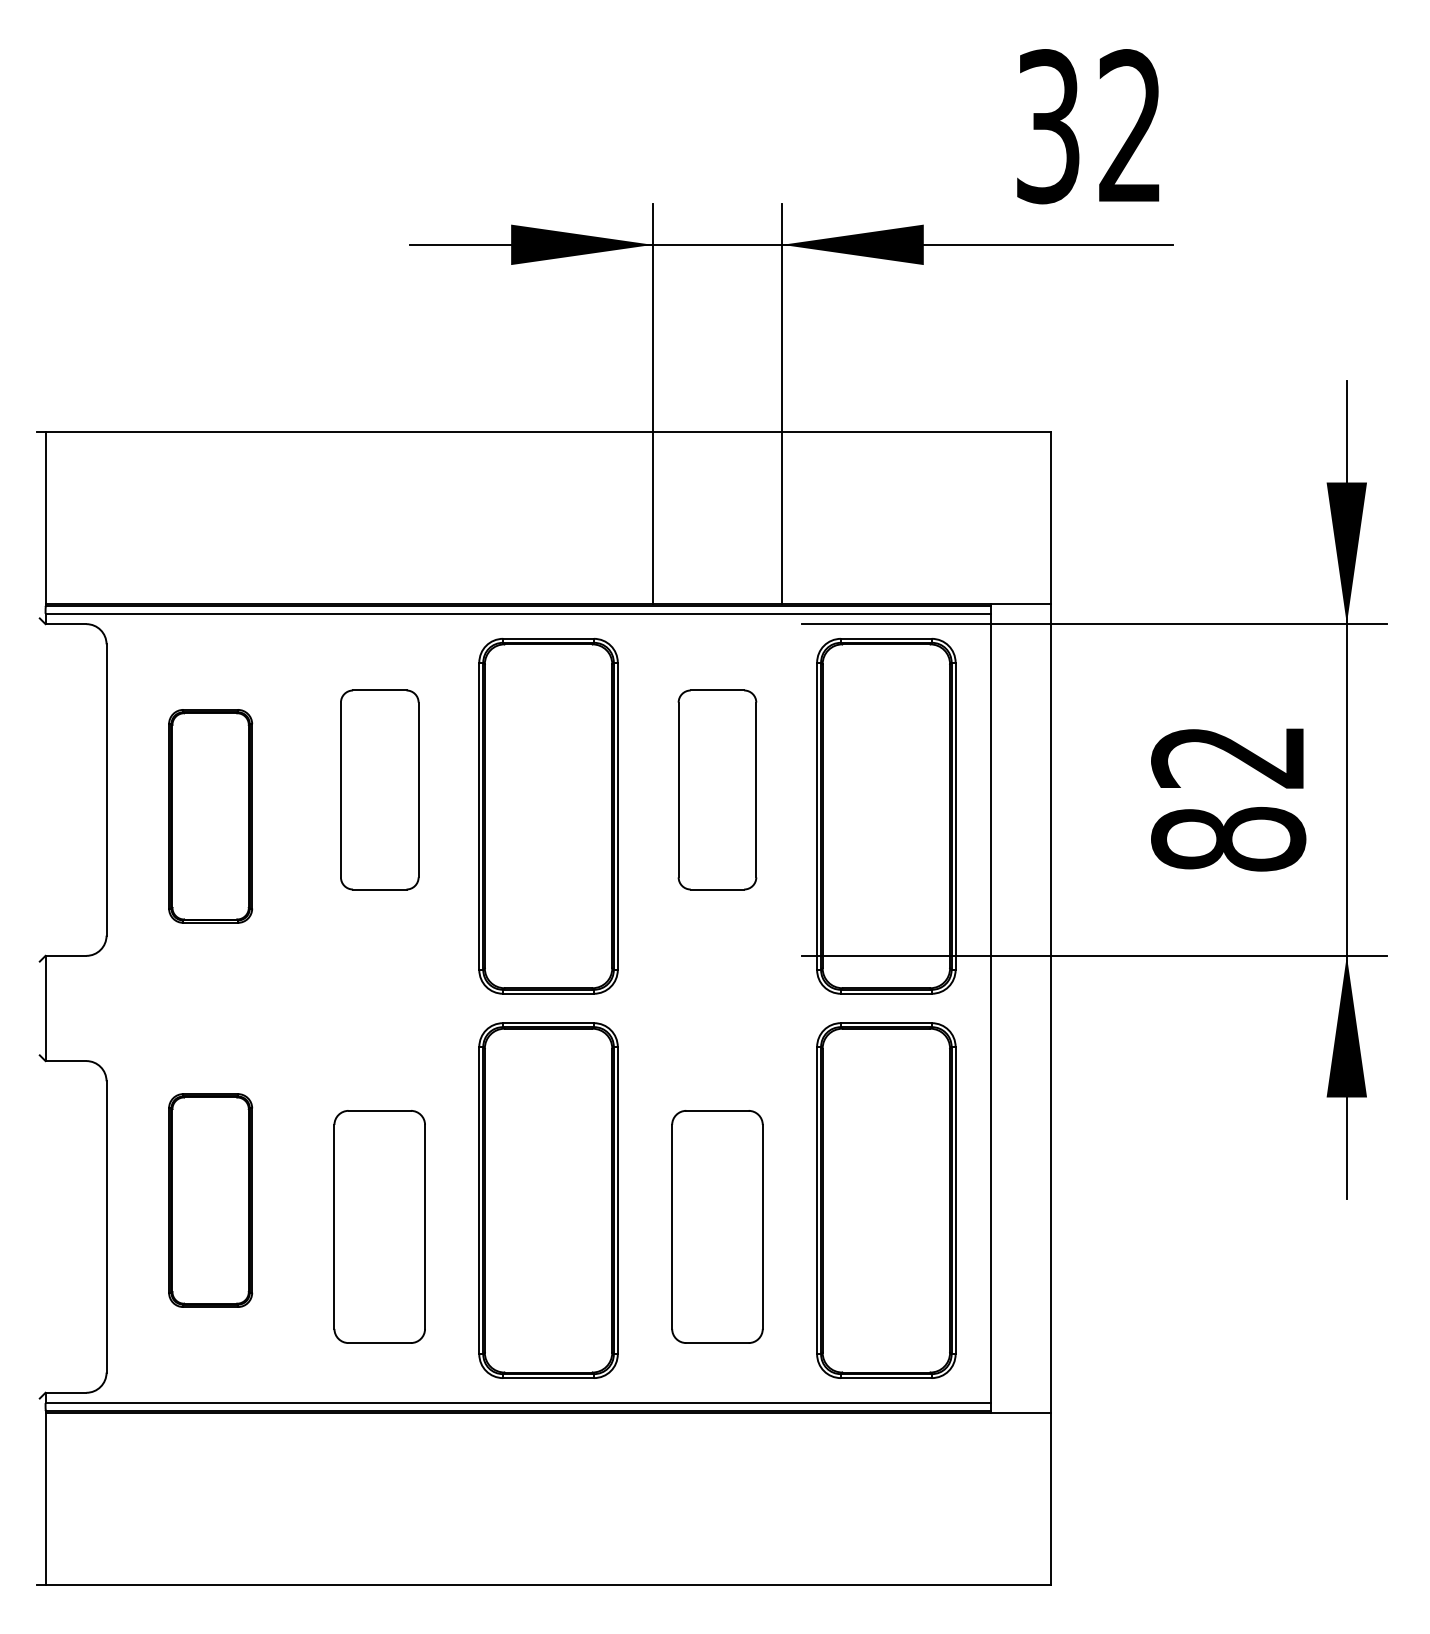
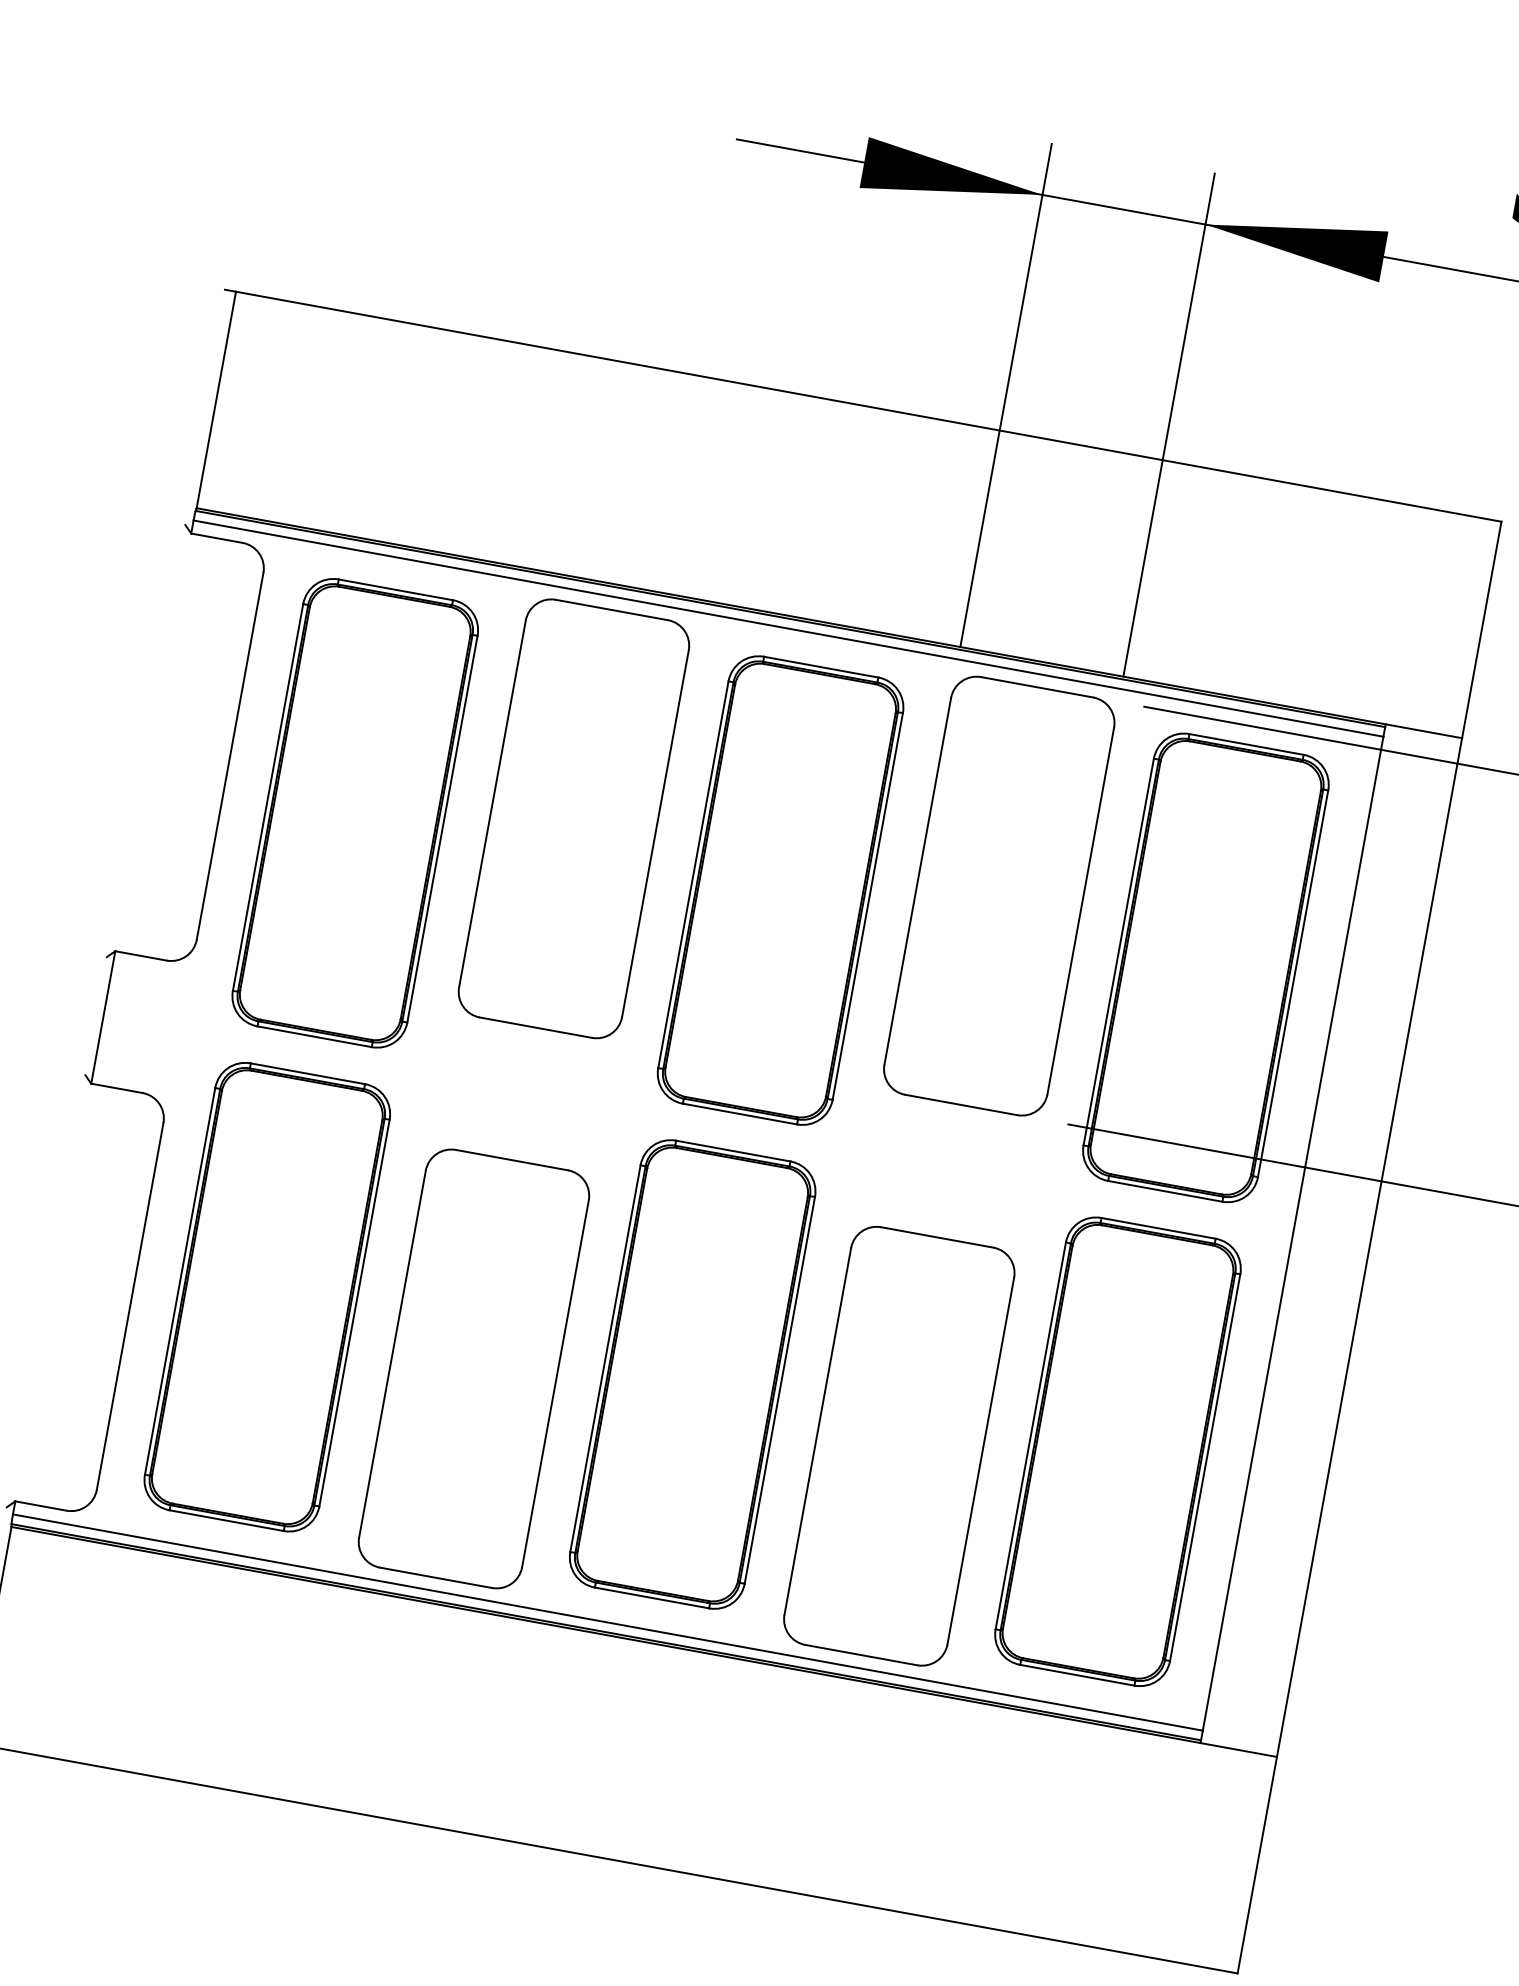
part: (379, 789) -> (573, 818), size x1.67
part: (717, 789) -> (999, 895), size x1.67
part: (210, 816) -> (354, 813), size x1.67
part: (210, 1200) -> (267, 1296), size x1.67
part: (379, 1226) -> (473, 1368), size x1.43
part: (717, 1226) -> (899, 1445), size x1.43

